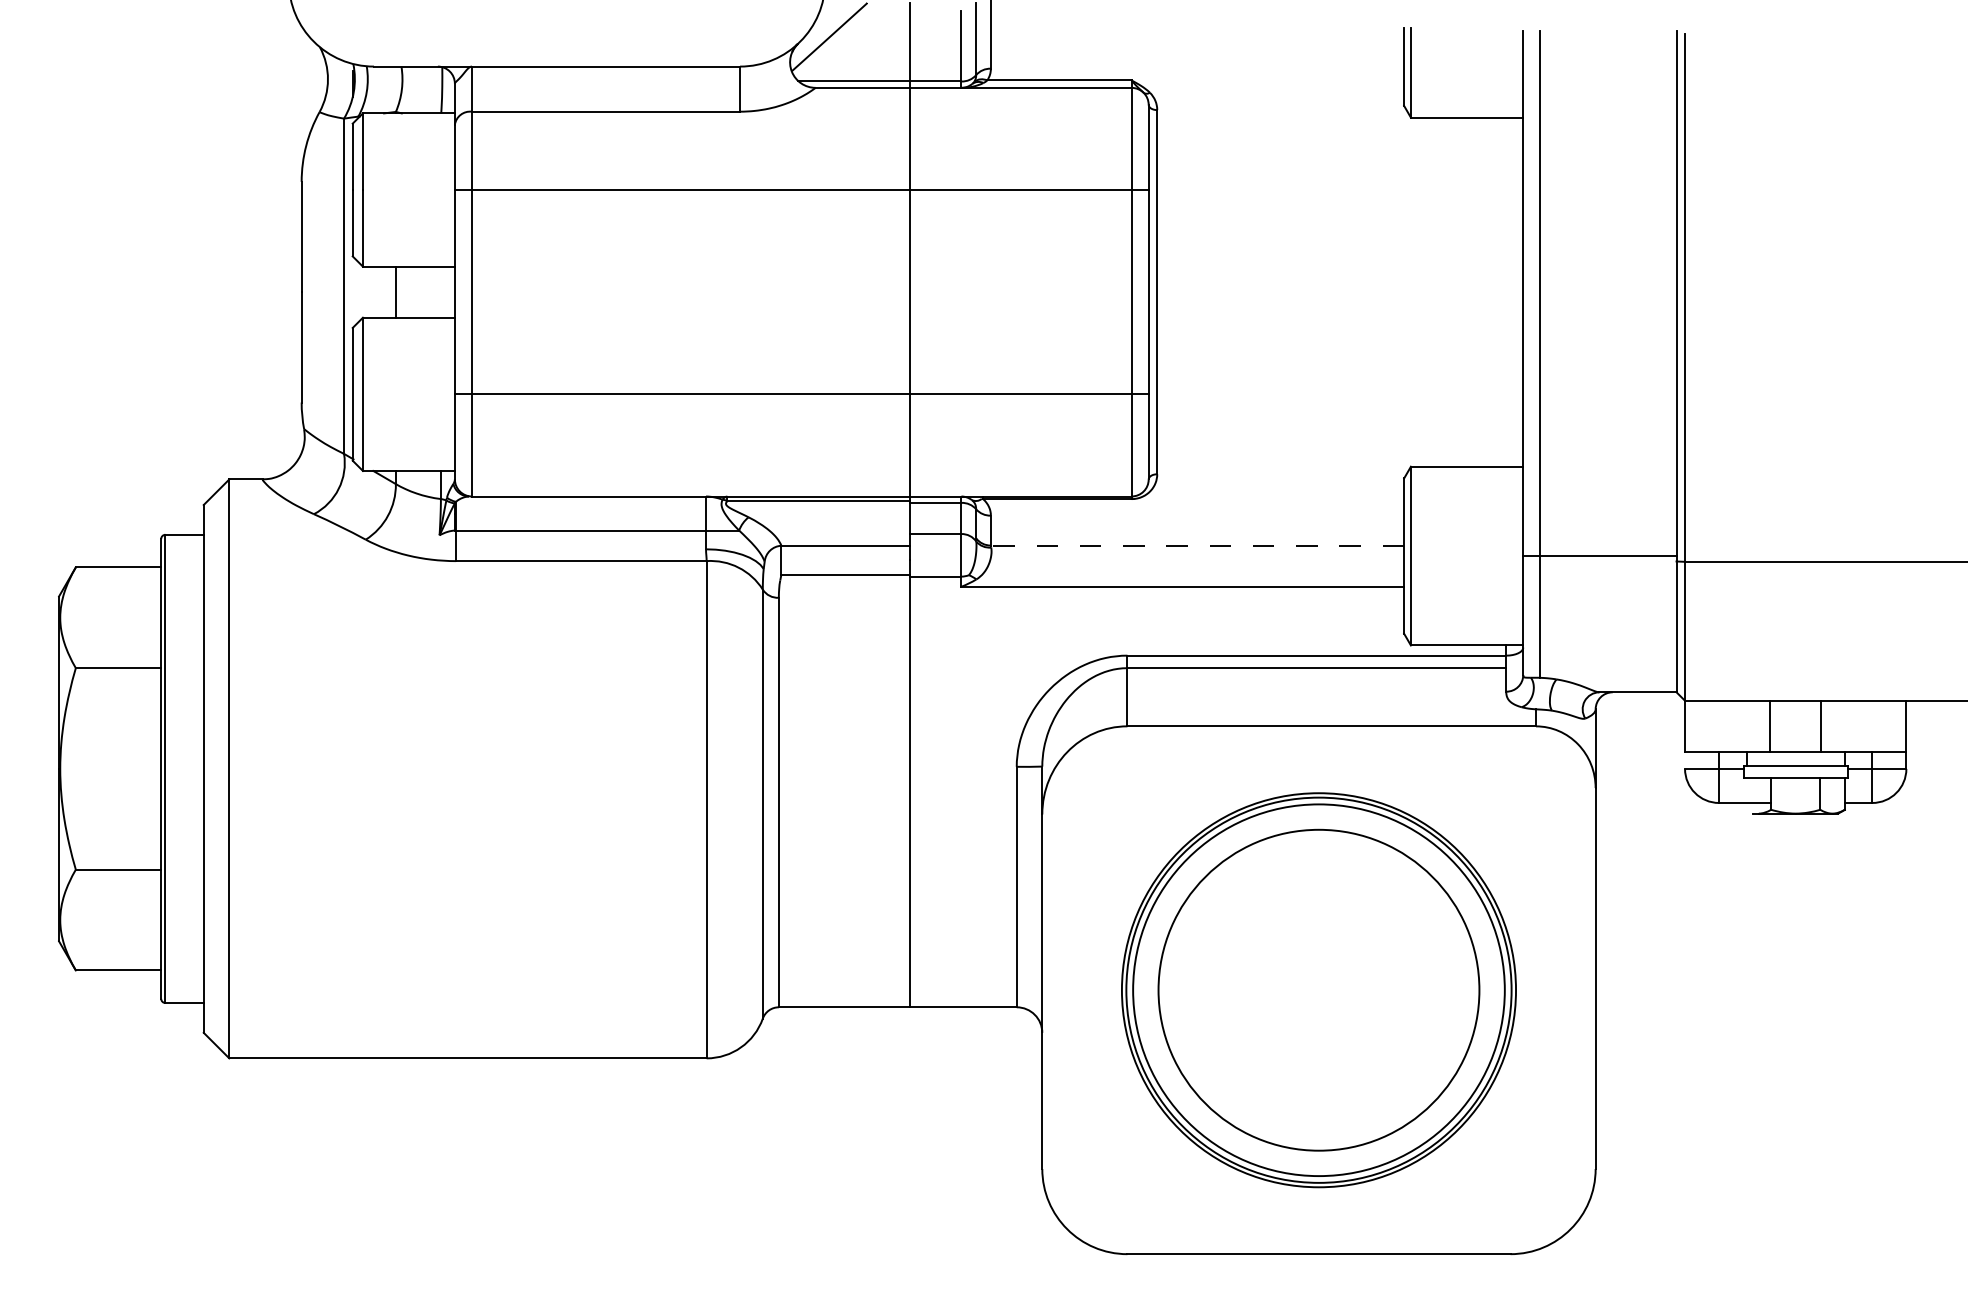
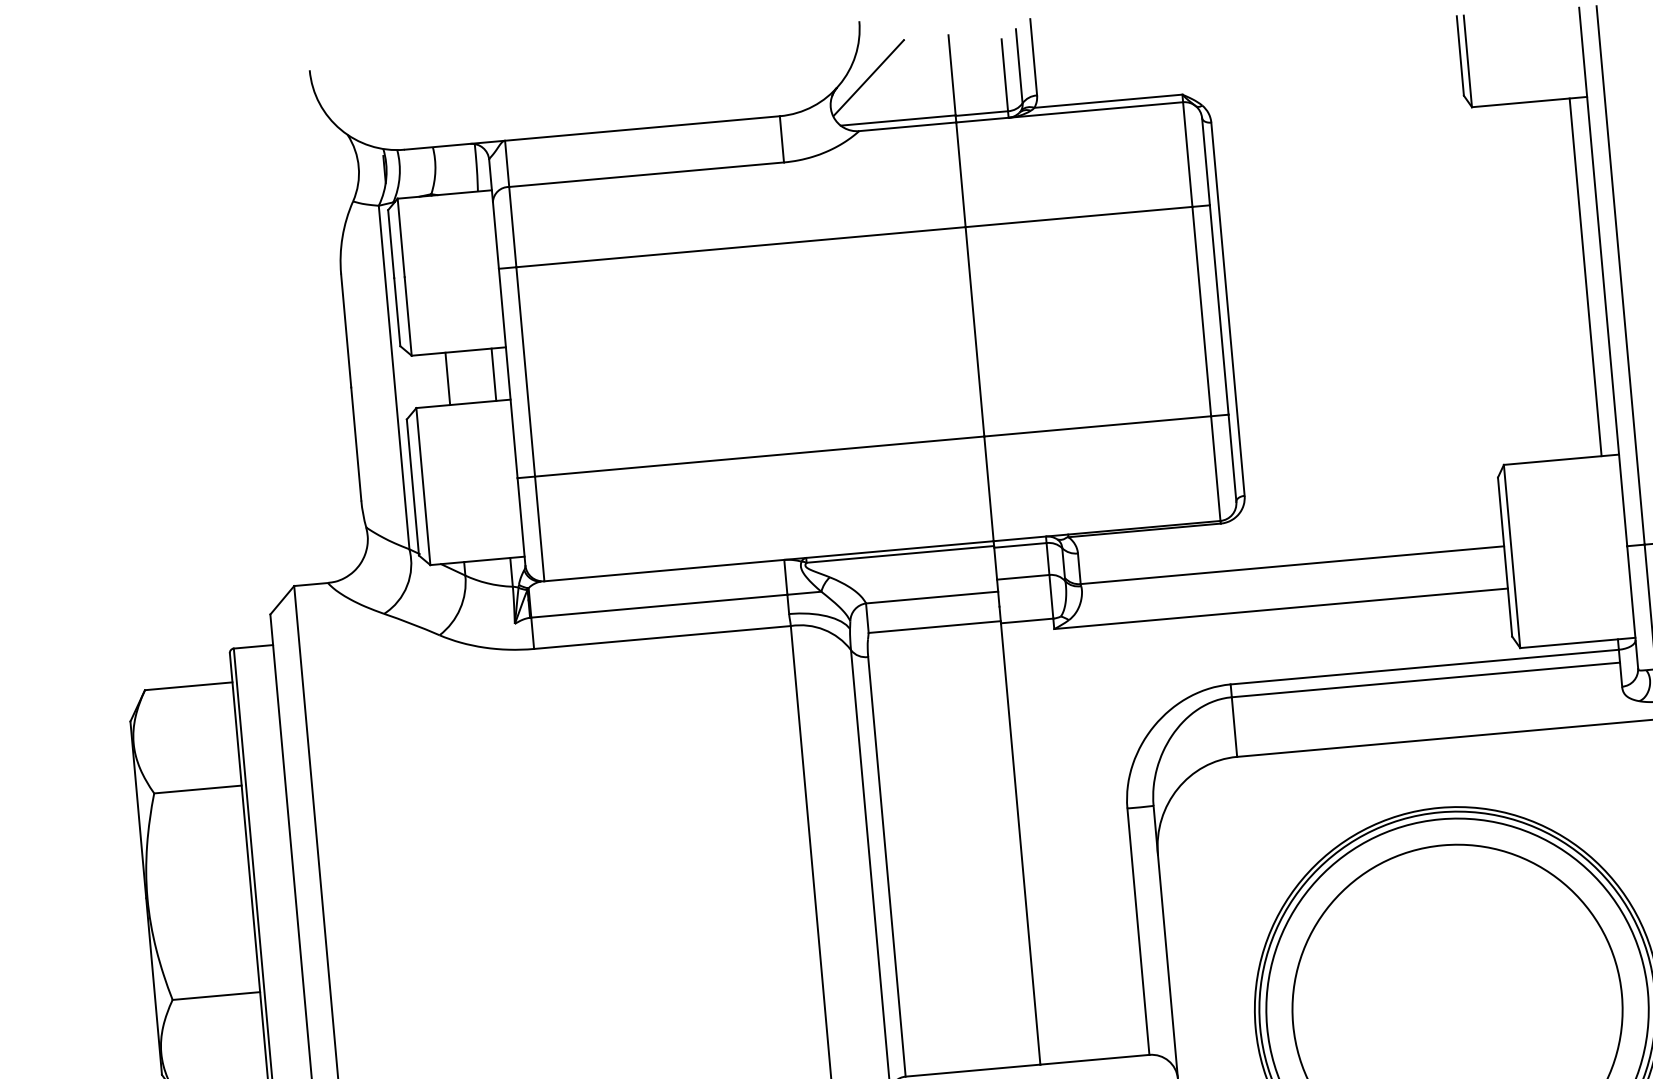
line: (440, 291) -> (493, 374), added
line: (1506, 291) -> (1585, 276), added
line: (1197, 545) -> (1292, 565), dashed -> solid

